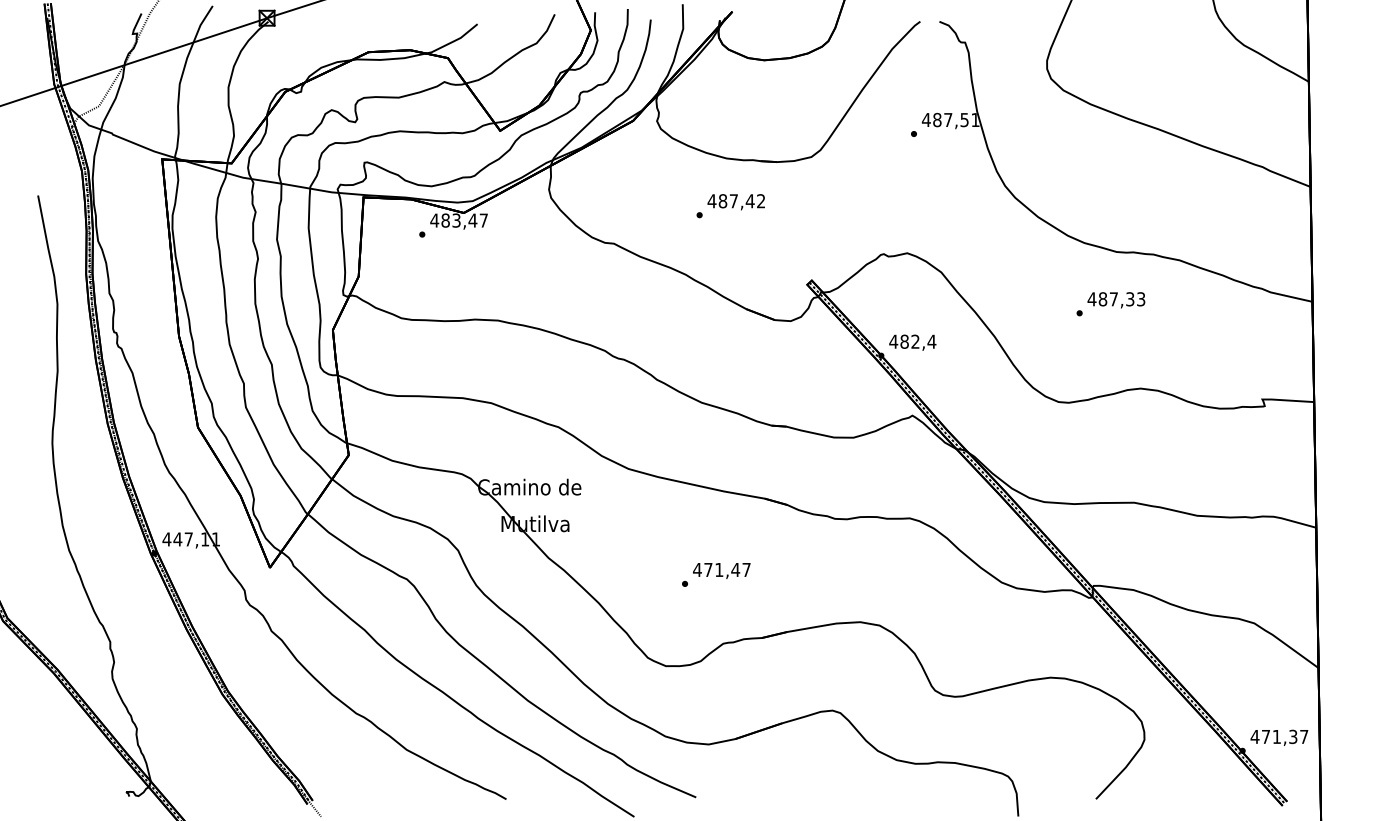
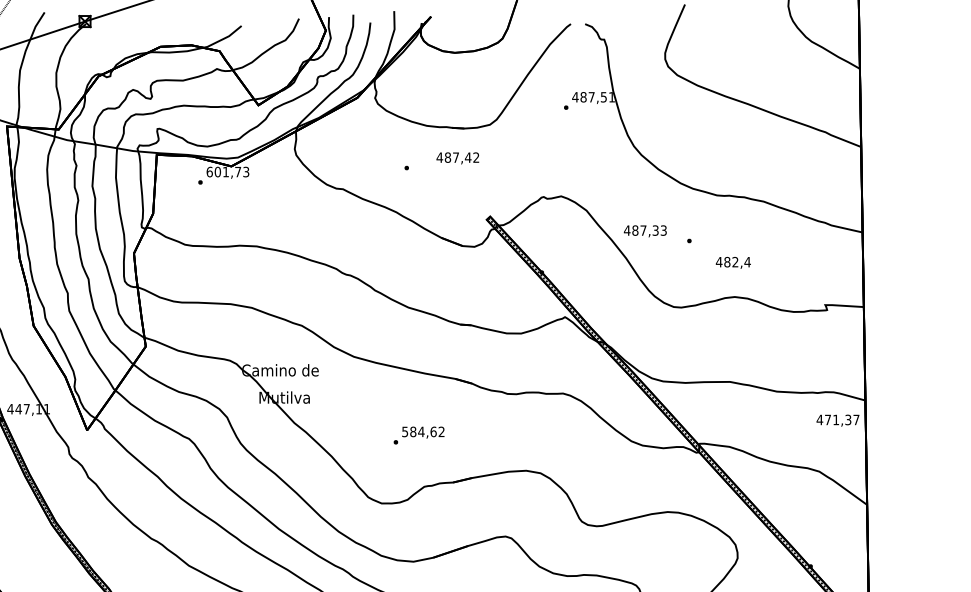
text: (735, 202) -> (457, 158), moved
text: (458, 220) -> (227, 171), 483,47 -> 601,73
text: (1116, 300) -> (645, 231), moved
text: (912, 342) -> (733, 262), moved
text: (721, 569) -> (423, 431), 471,47 -> 584,62
text: (1279, 737) -> (838, 420), moved

